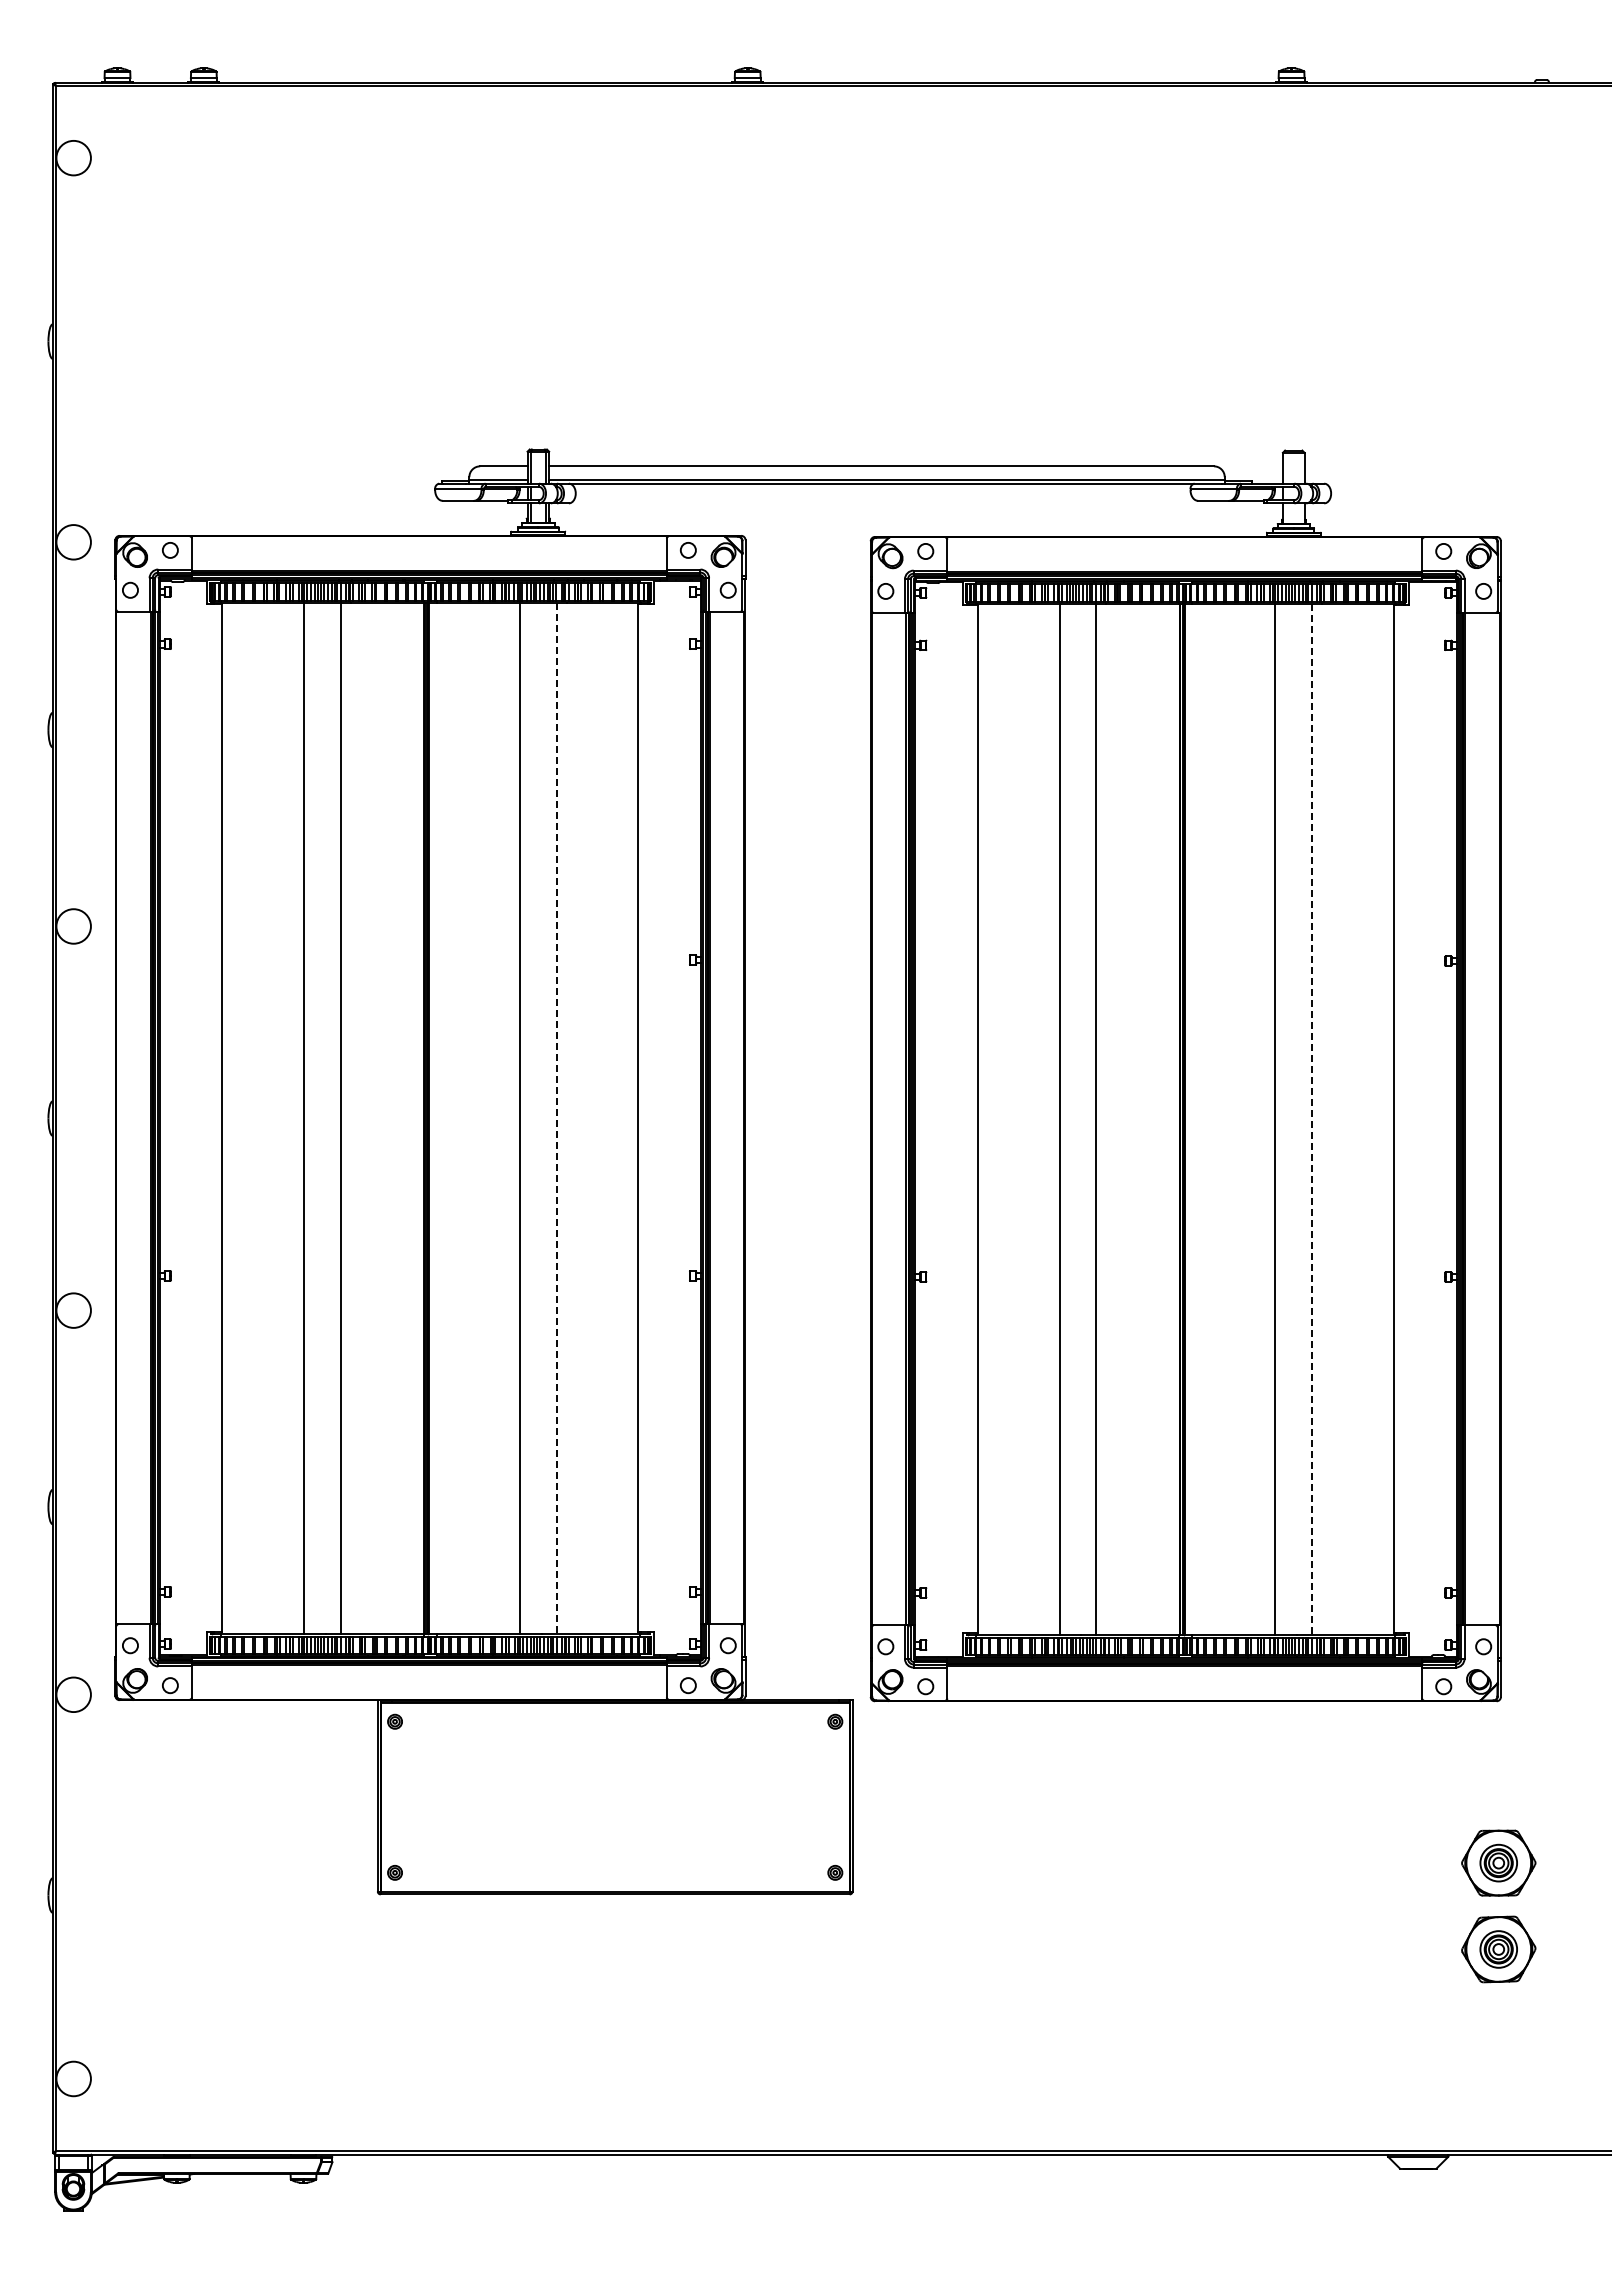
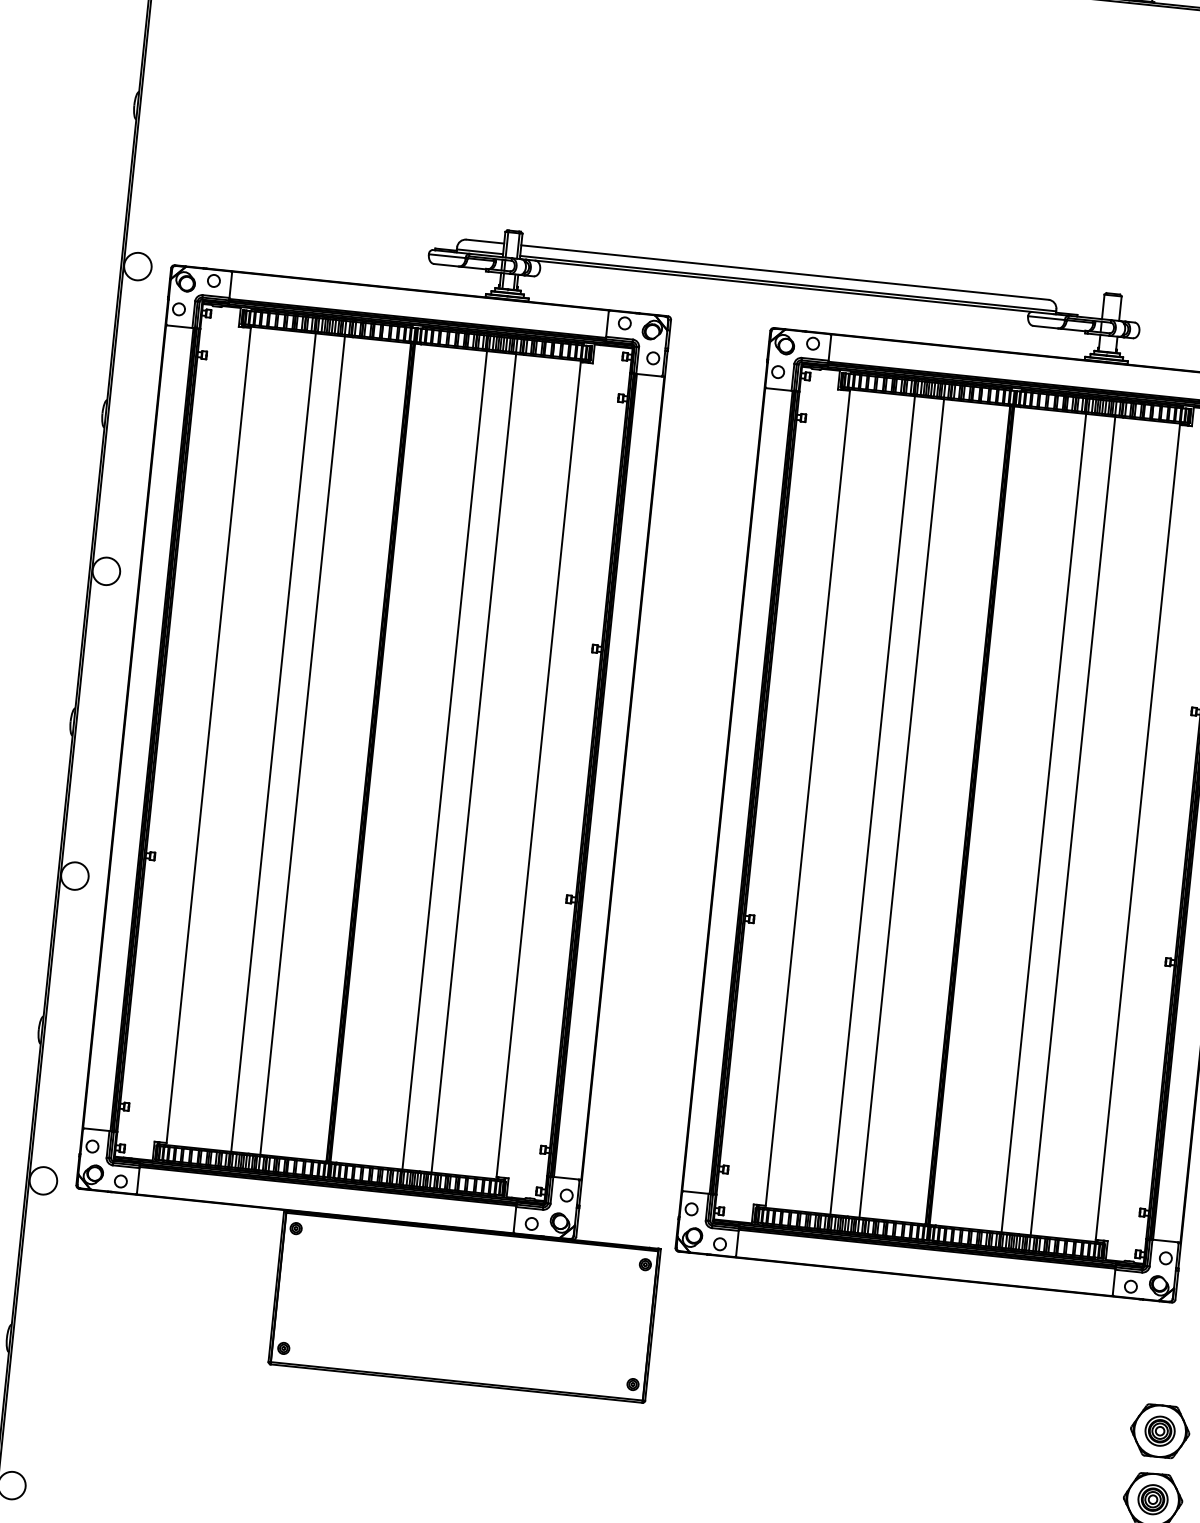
line: (556, 1118) -> (473, 763), dashed -> solid
line: (1312, 1119) -> (1073, 826), dashed -> solid

